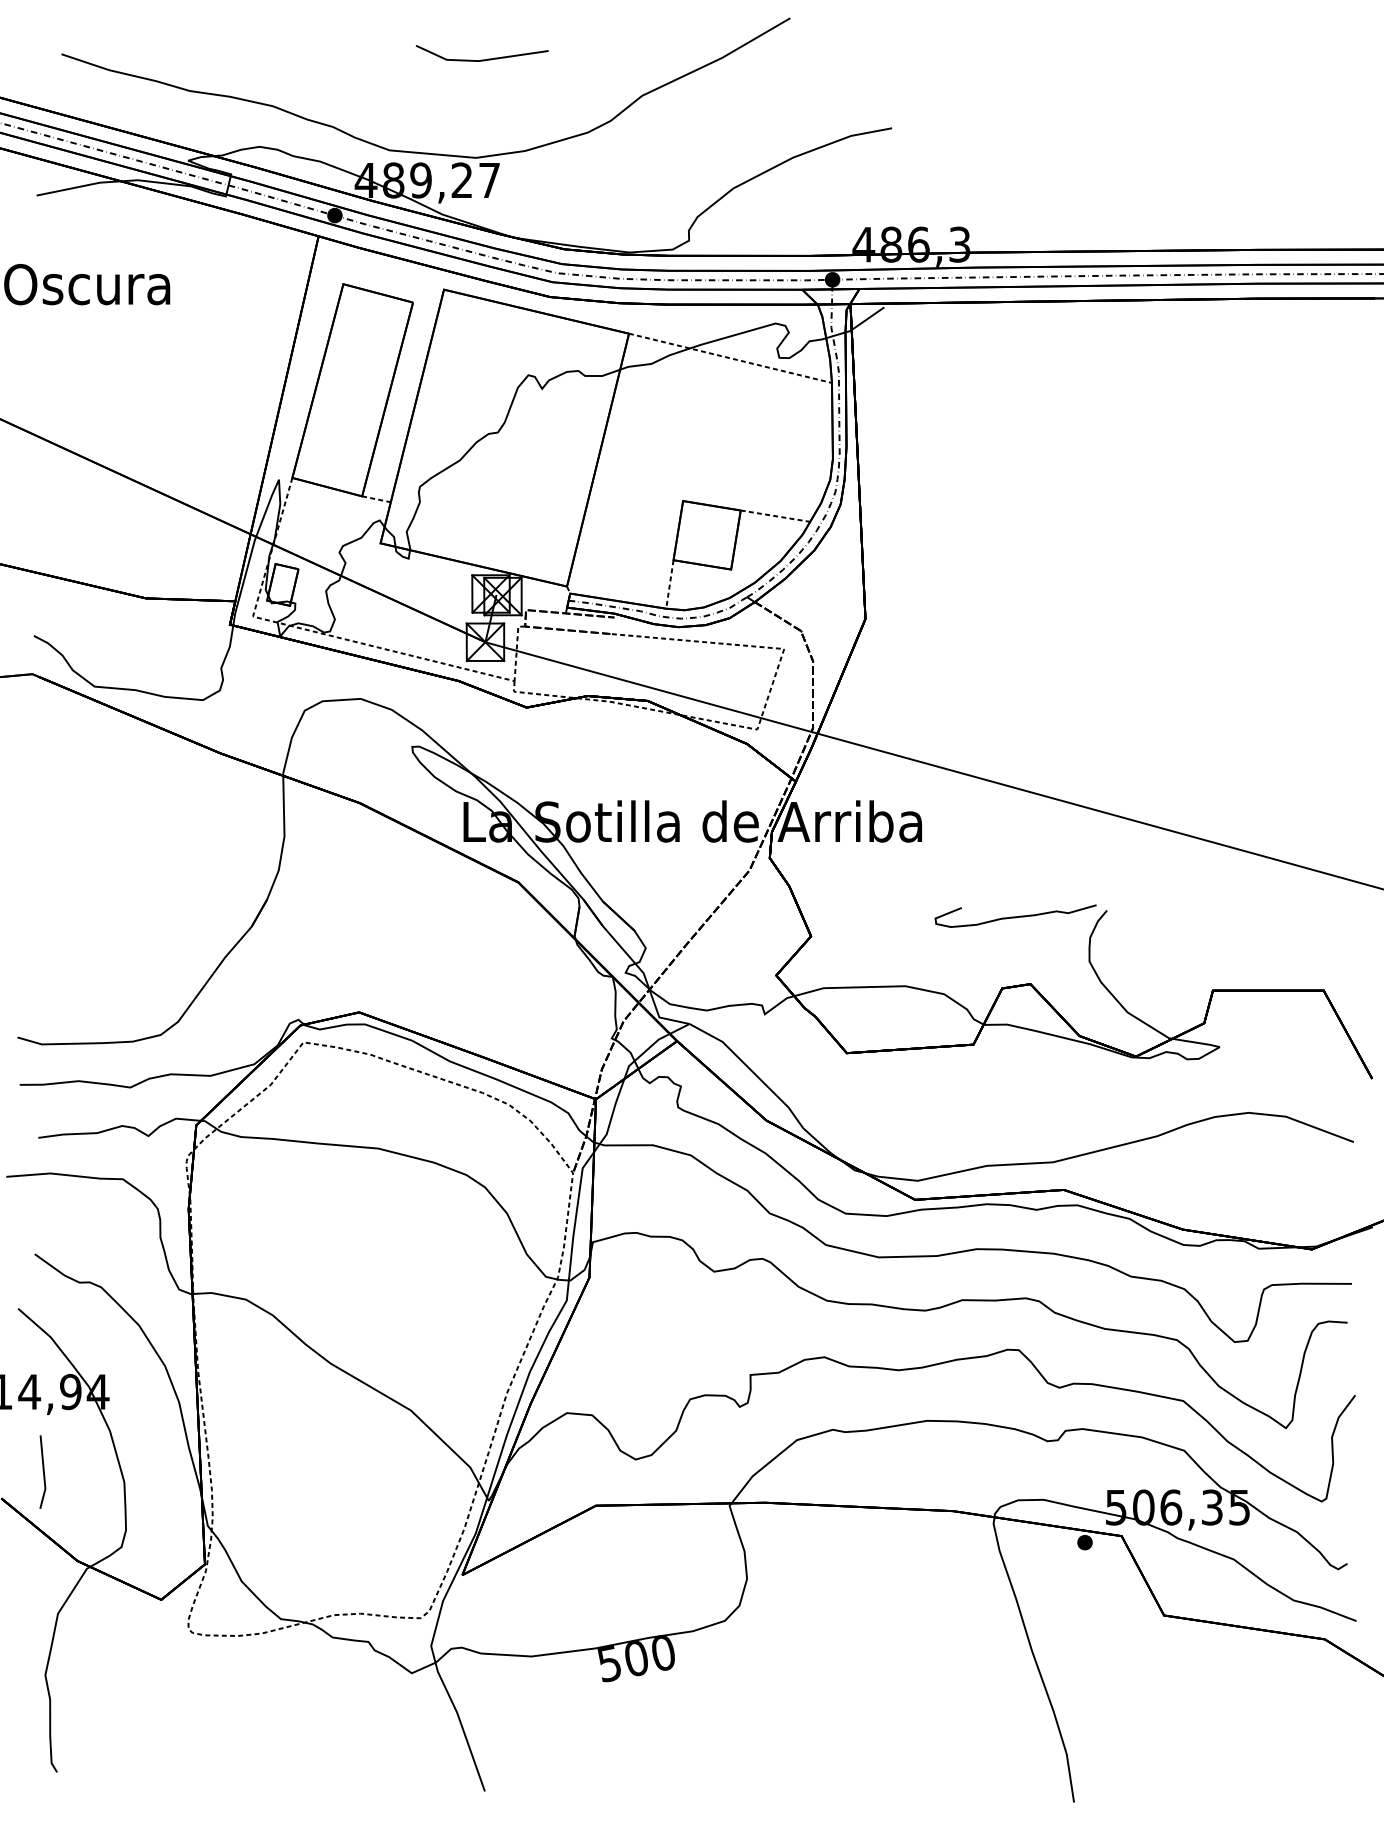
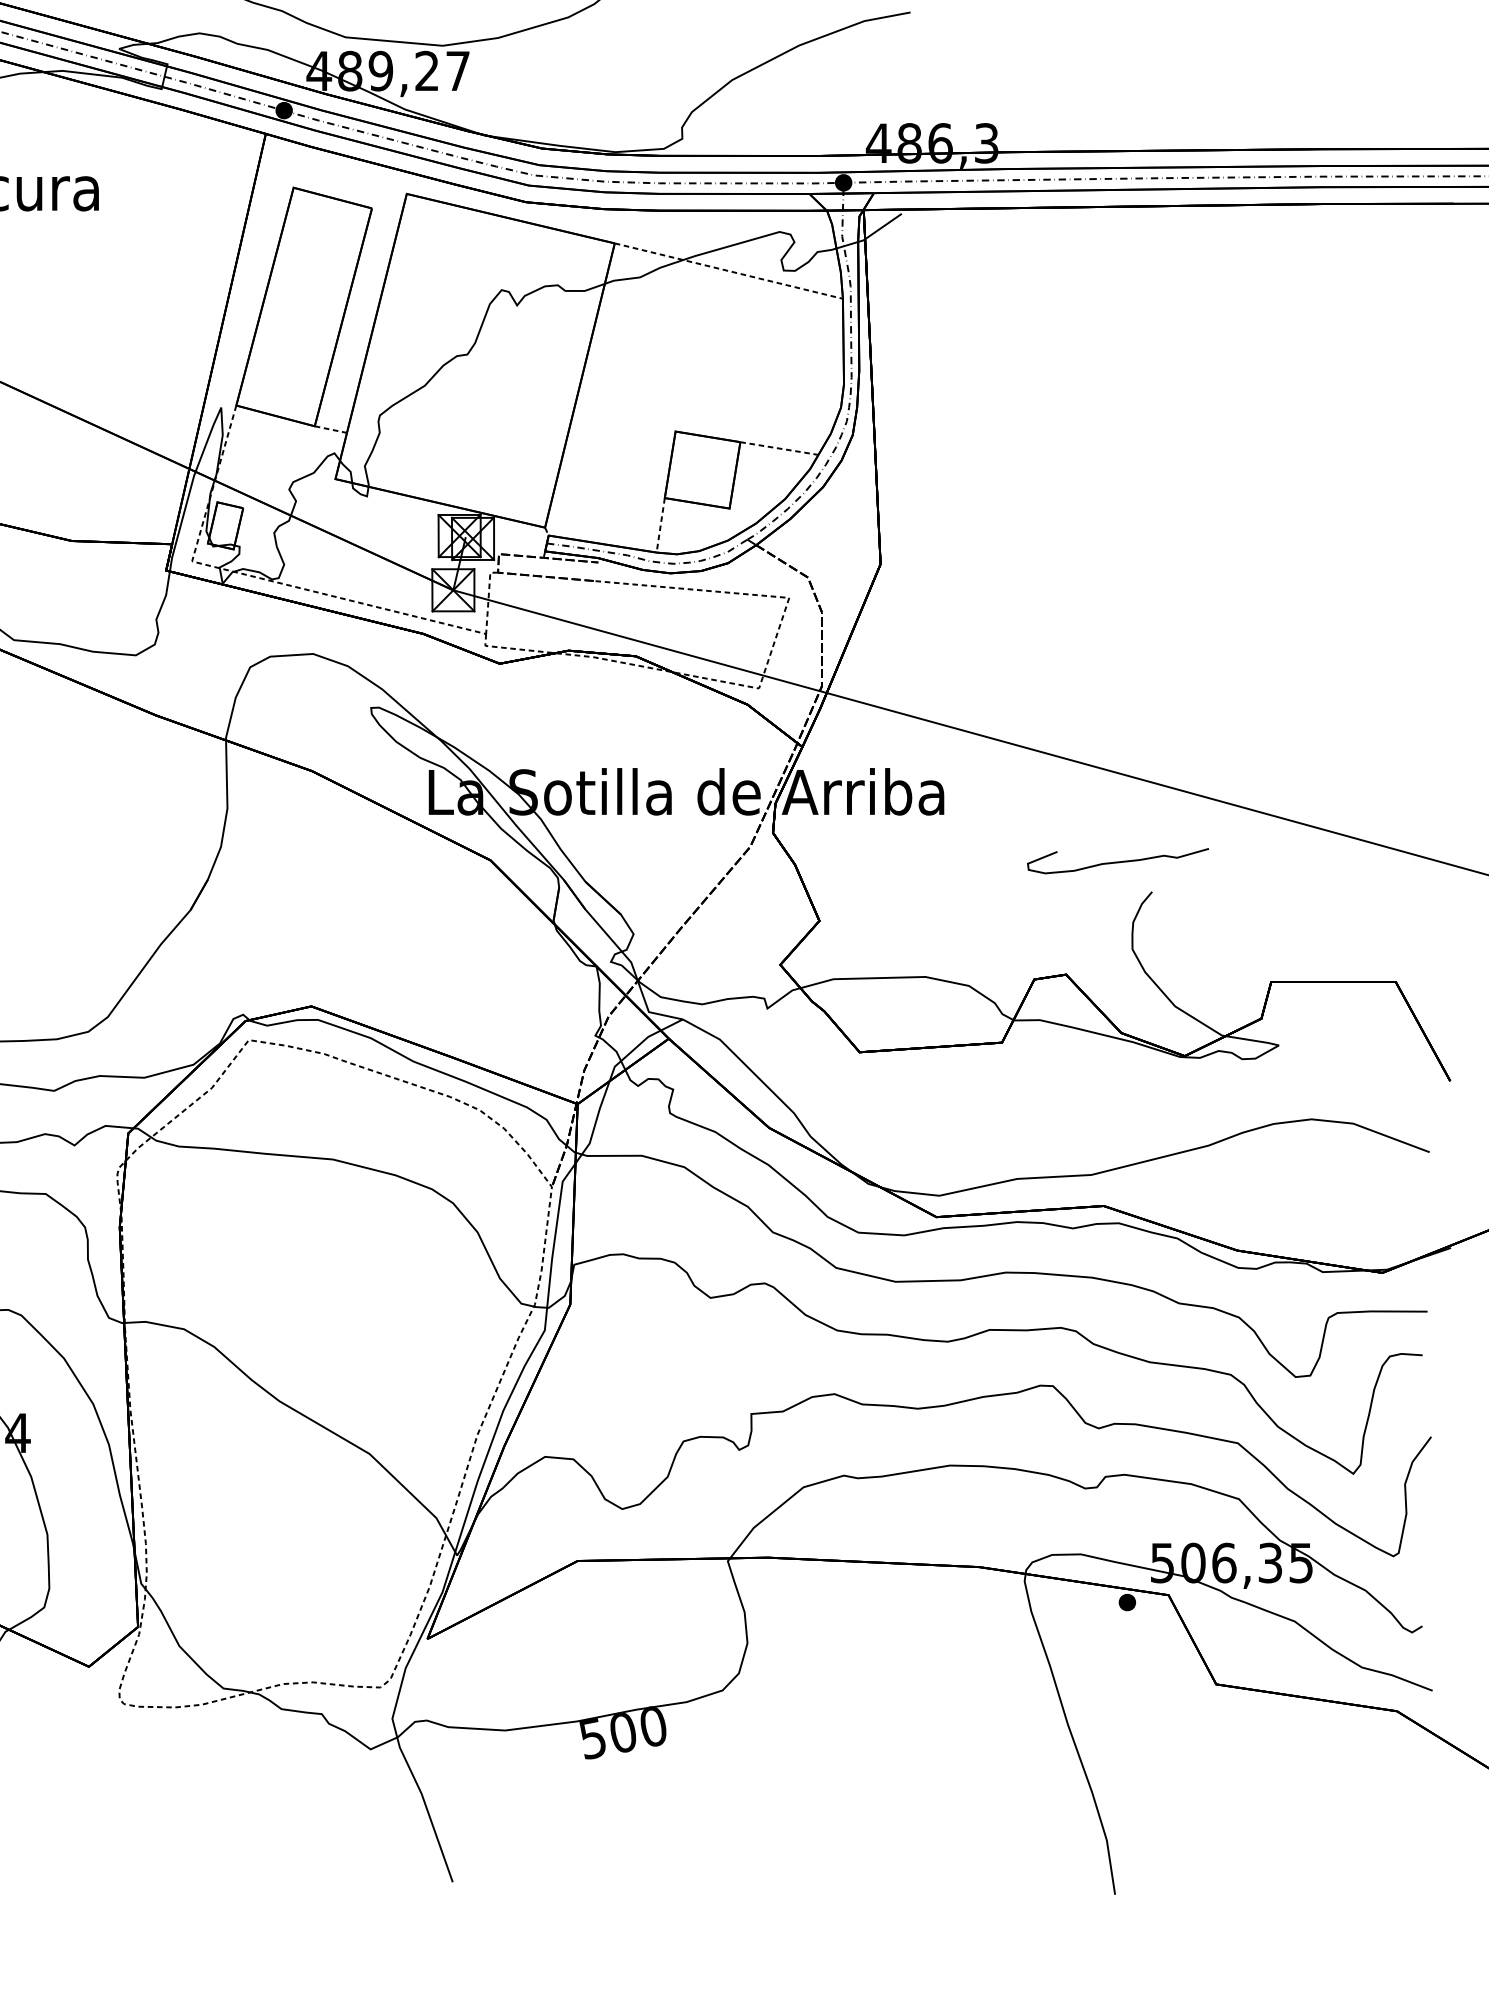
curve: (1015, 916) -> (1117, 861), moved

